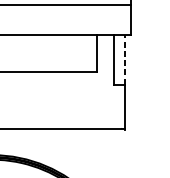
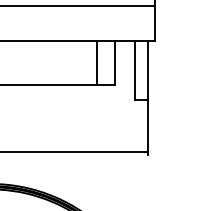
line: (82, 52) -> (97, 62), added
line: (125, 59) -> (148, 70), dashed -> solid

